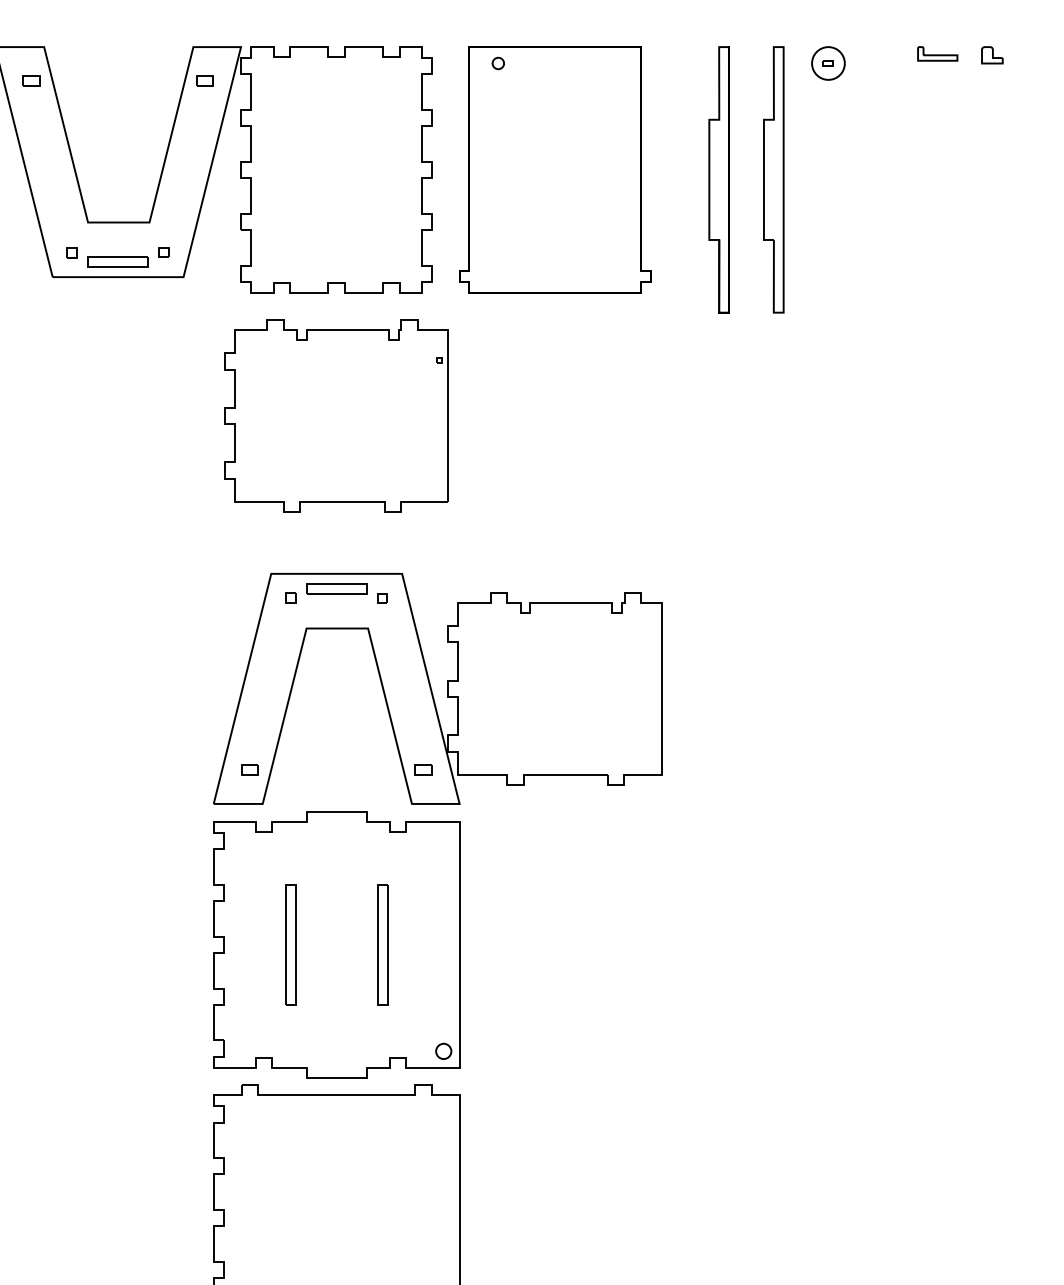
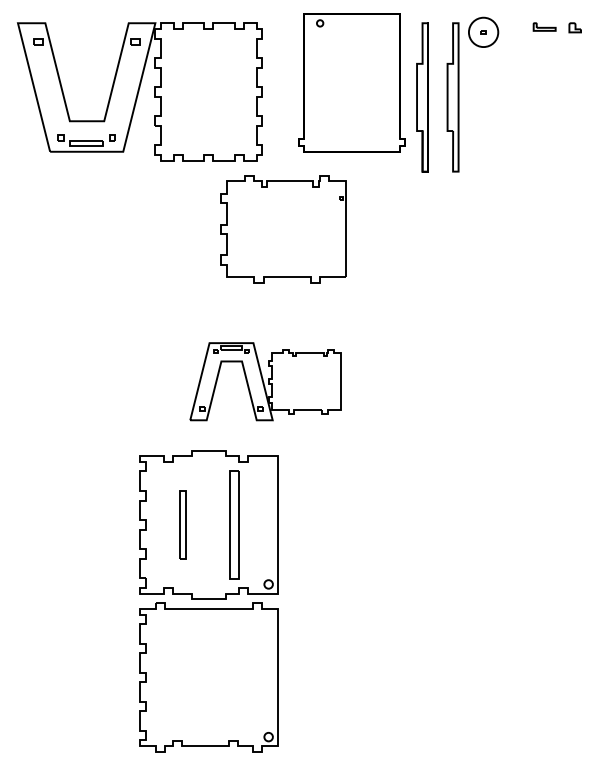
circle: (828, 63) -> (483, 32), size x1.6
part: (554, 169) -> (351, 82), moved
part: (336, 416) -> (283, 229), moved
part: (438, 688) -> (265, 381), size x0.6
part: (382, 944) -> (234, 524), size x1.6

